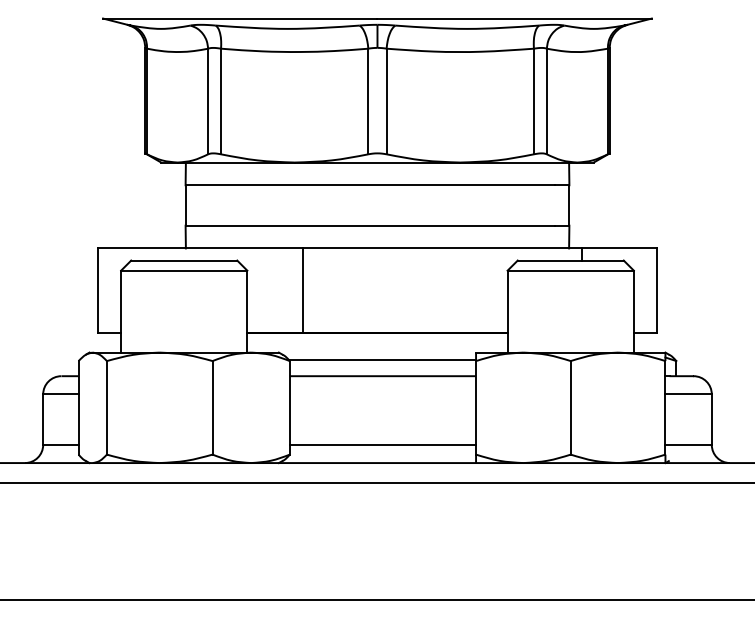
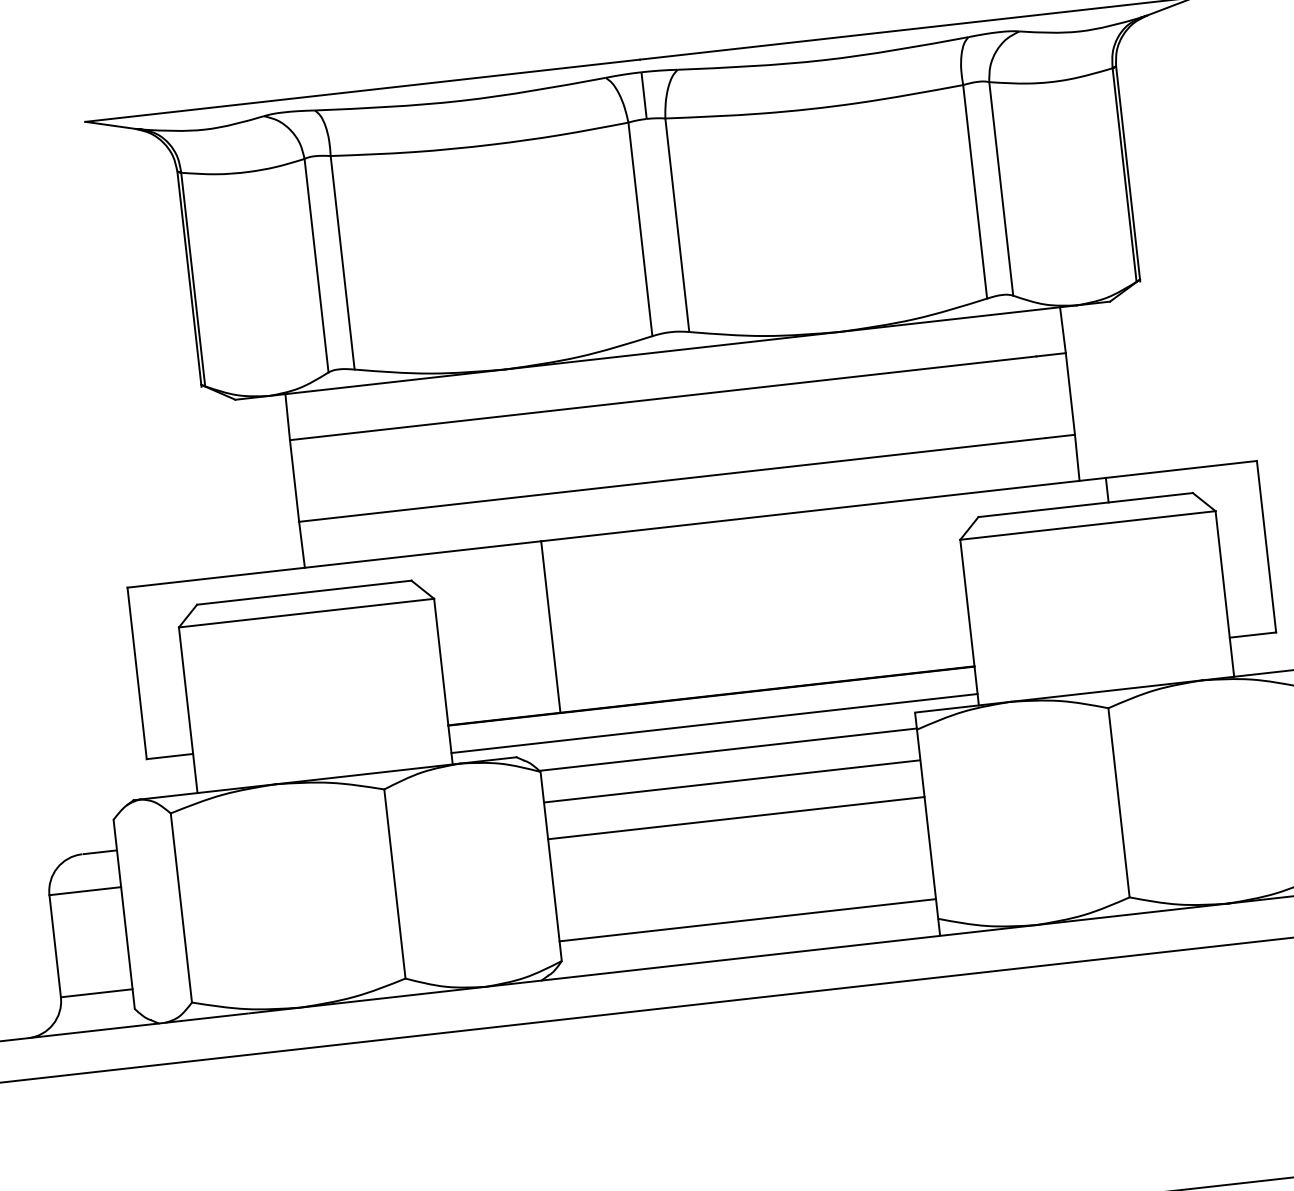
line: (377, 346) -> (714, 722), added
line: (382, 394) -> (735, 818), added

